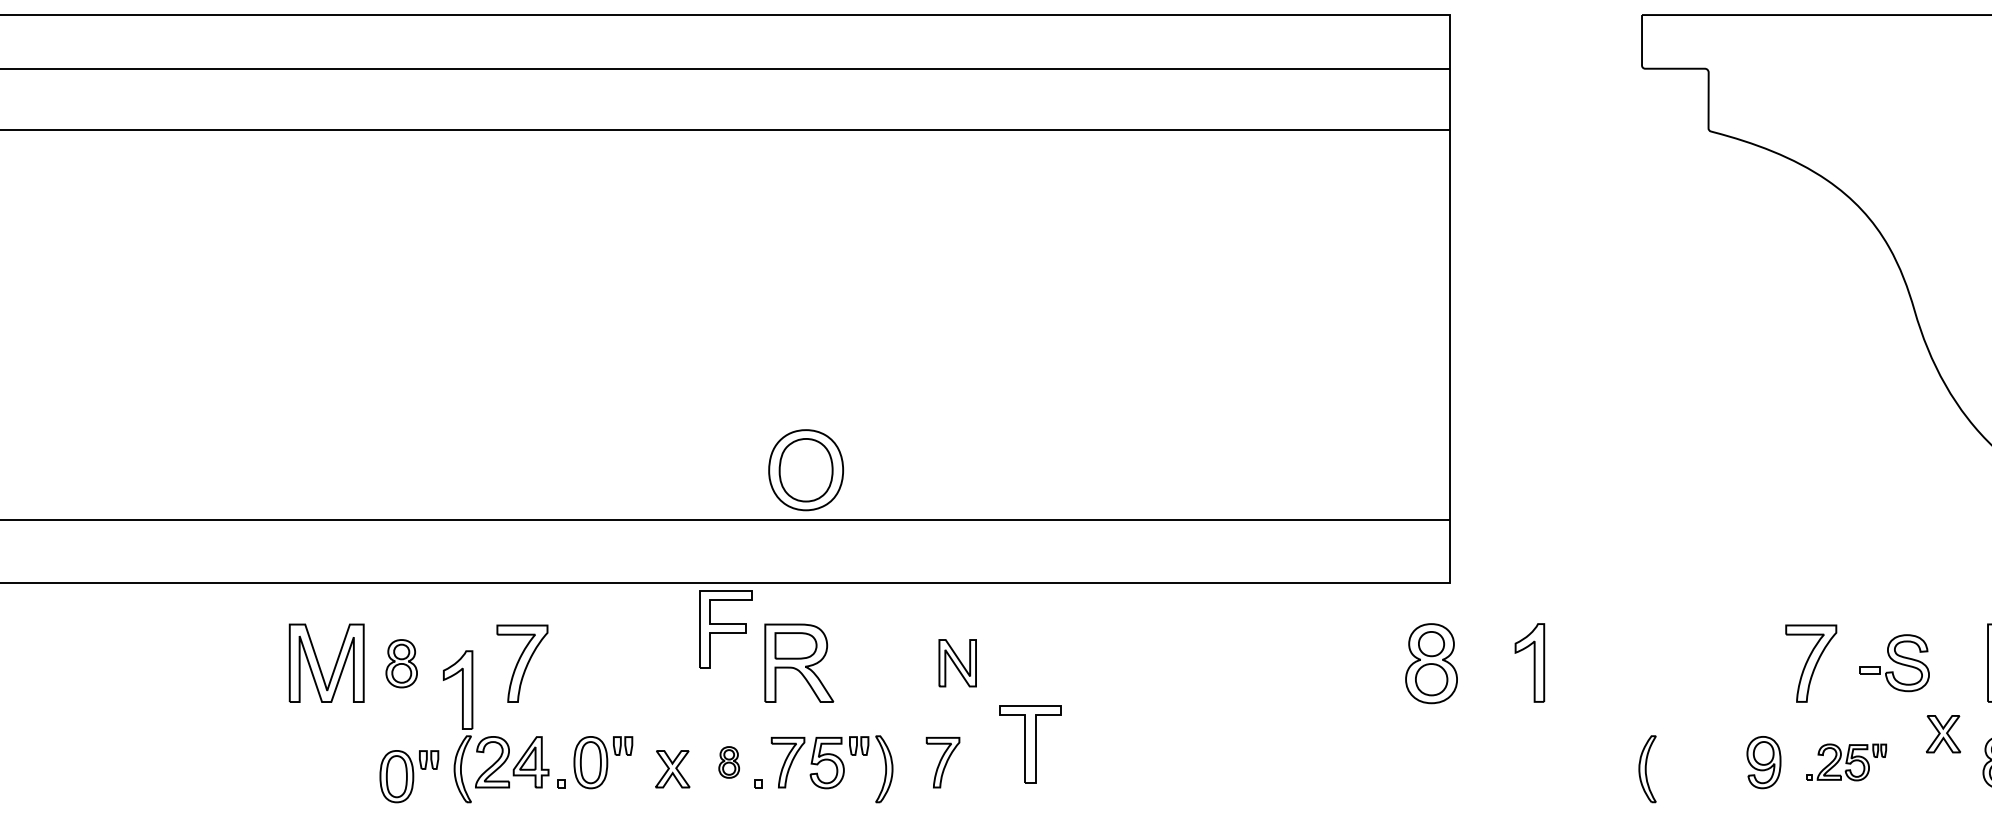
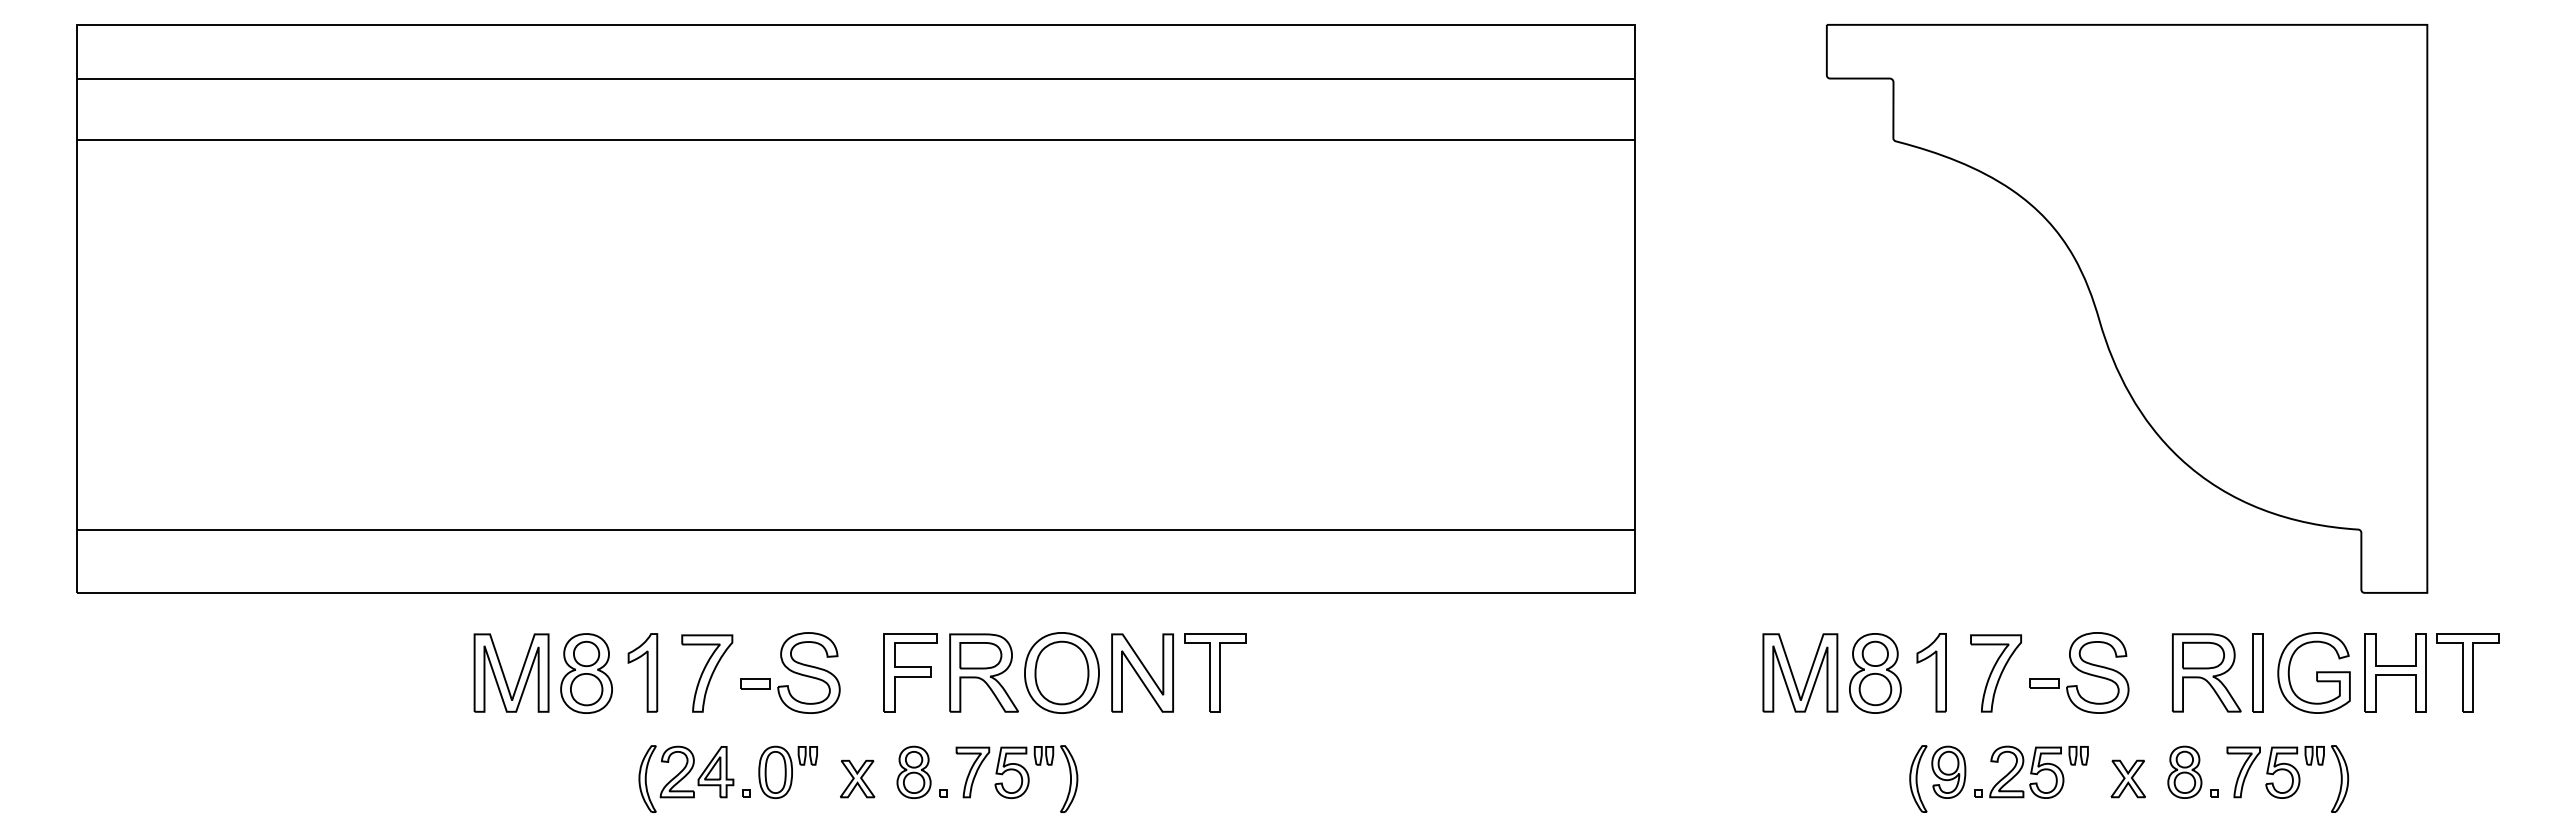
part: (805, 469) -> (1061, 672), moved
part: (725, 628) -> (910, 672), moved
part: (605, 662) -> (790, 672), added
part: (957, 662) -> (1142, 672), size x1.67
part: (1529, 662) -> (1931, 672), moved
part: (1894, 662) -> (2079, 672), size x1.43
part: (401, 663) -> (586, 673), size x1.67
part: (1431, 663) -> (1875, 673), moved
part: (1608, 664) -> (1793, 674), added
part: (457, 689) -> (642, 672), moved
part: (1942, 733) -> (2127, 778), moved
part: (1030, 743) -> (1215, 672), moved
part: (728, 761) -> (913, 771), size x1.67
part: (1846, 761) -> (2031, 771), size x1.43
part: (942, 762) -> (1127, 772), removed
part: (1647, 768) -> (1918, 778), moved
part: (408, 775) -> (593, 785), removed

